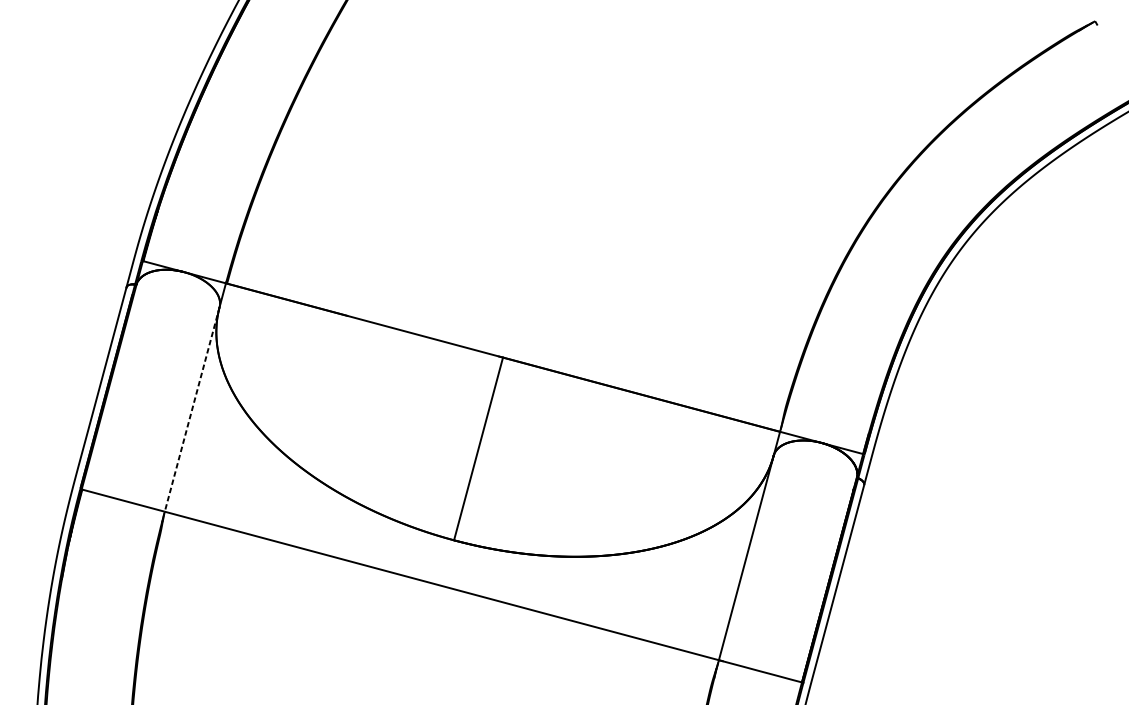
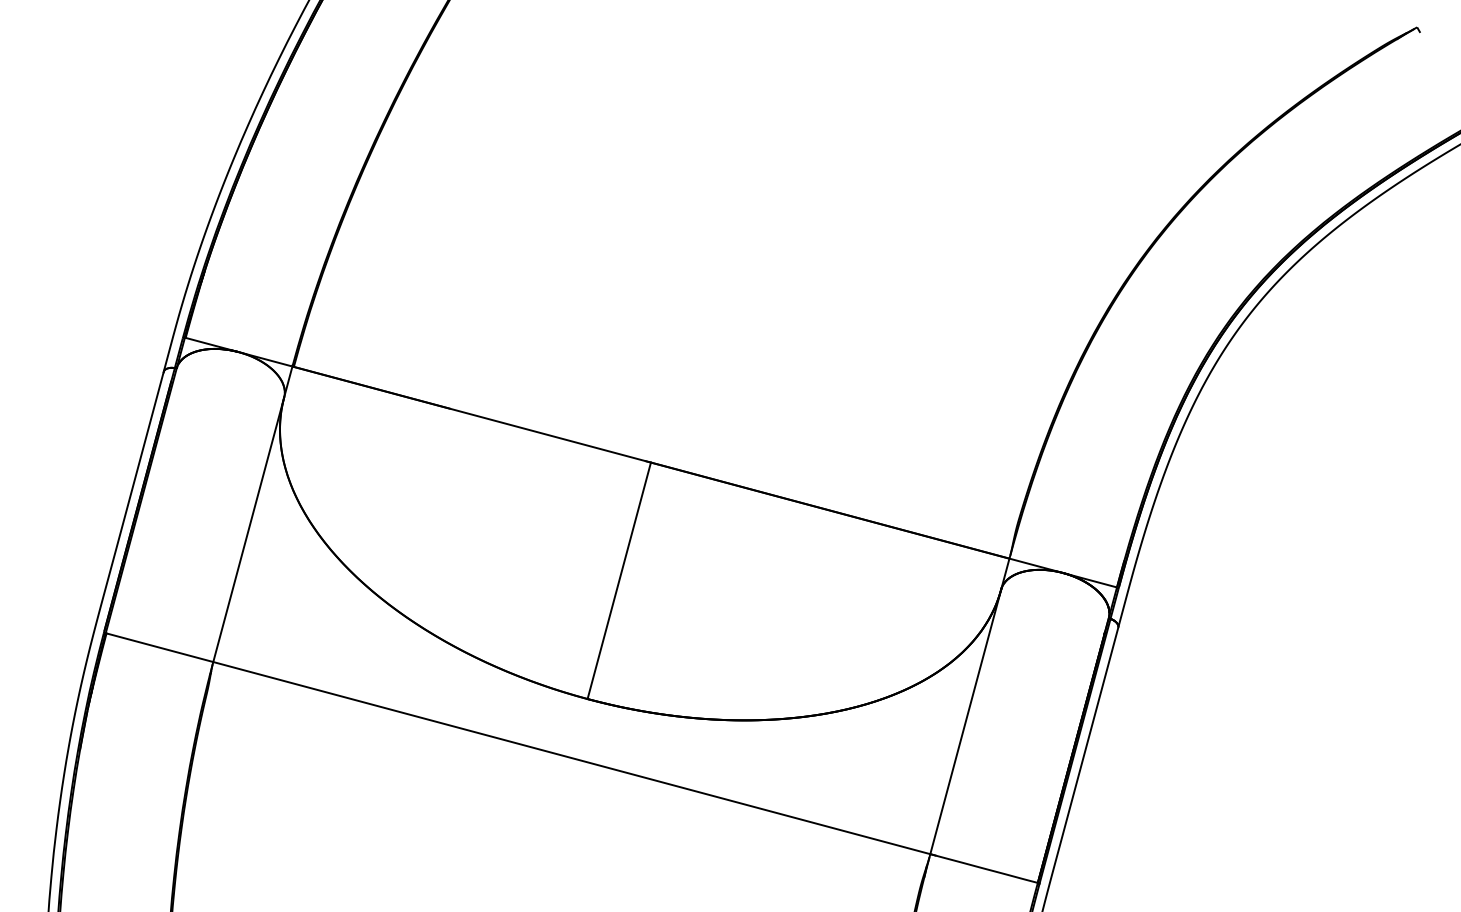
line: (192, 410) -> (248, 530), dashed -> solid

